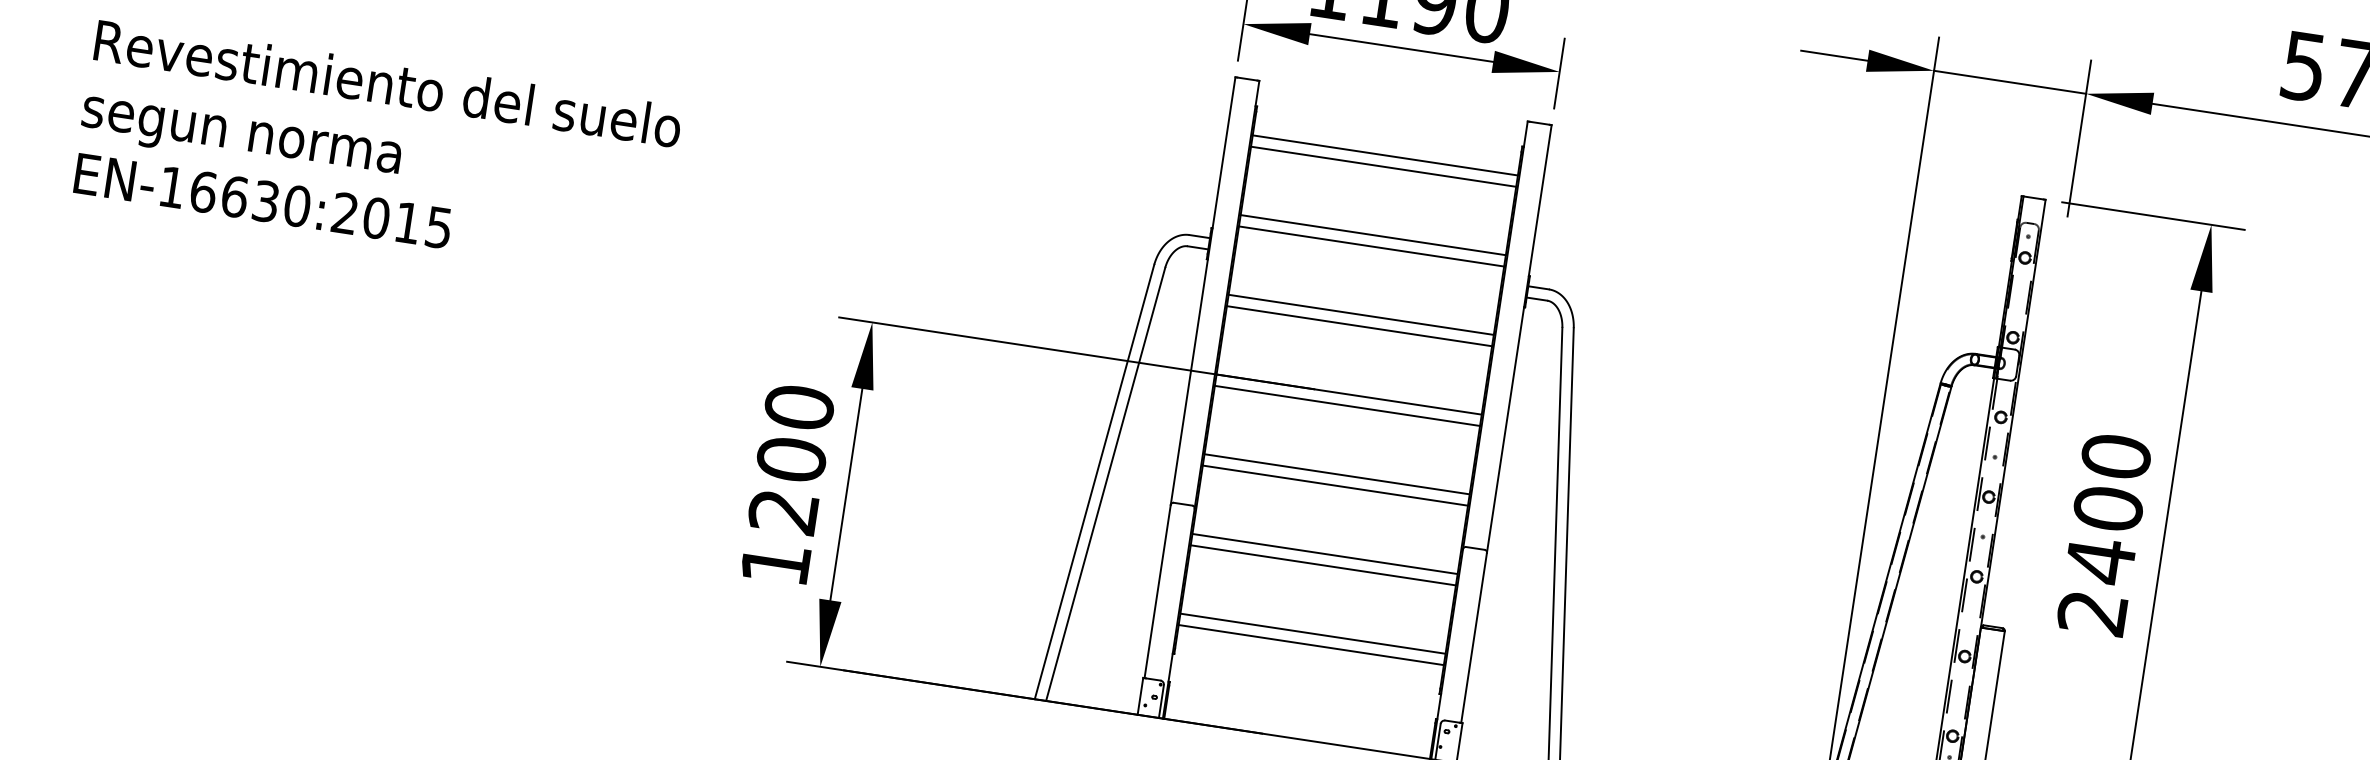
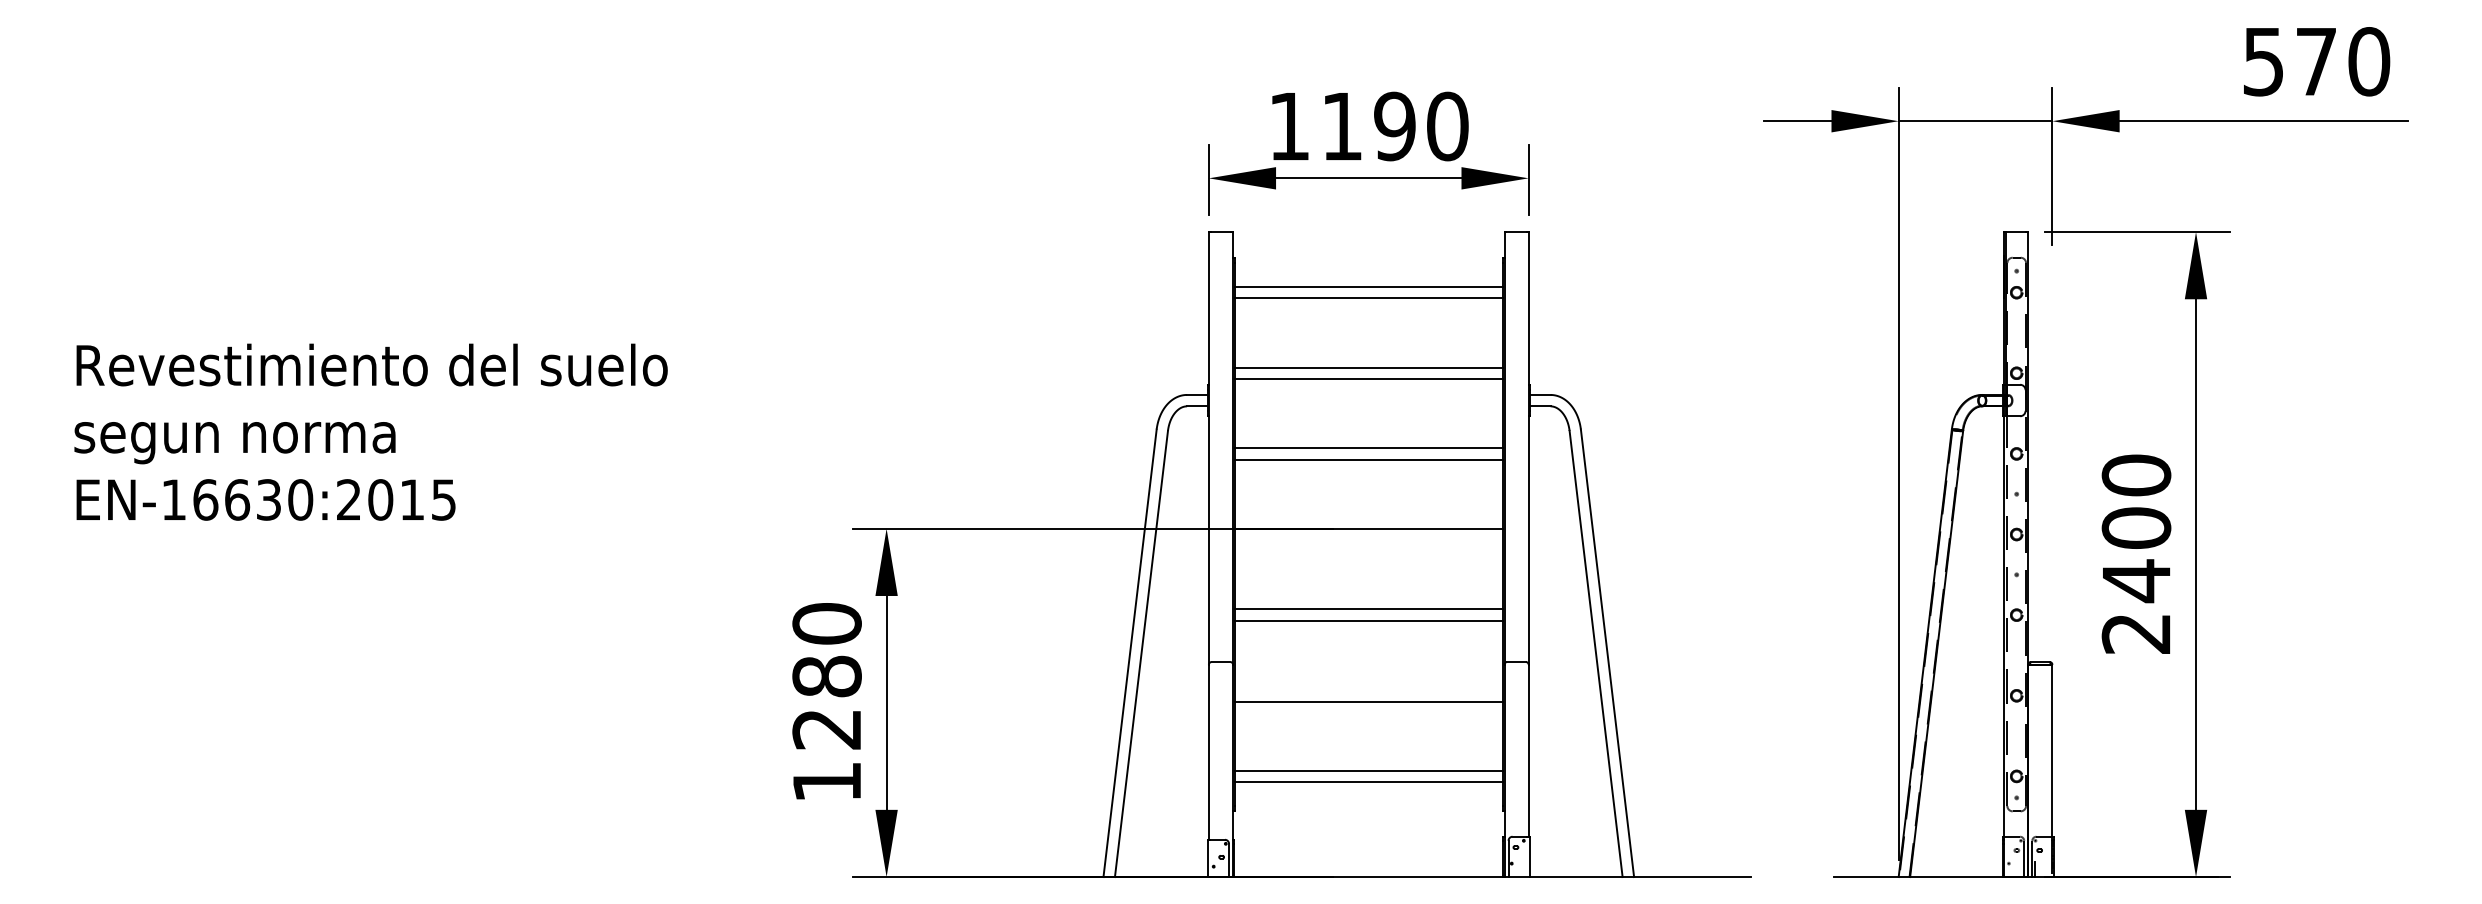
line: (1347, 406) -> (1368, 540), removed
text: (790, 459) -> (826, 676), 1200 -> 1280
line: (1324, 554) -> (1368, 690), removed

